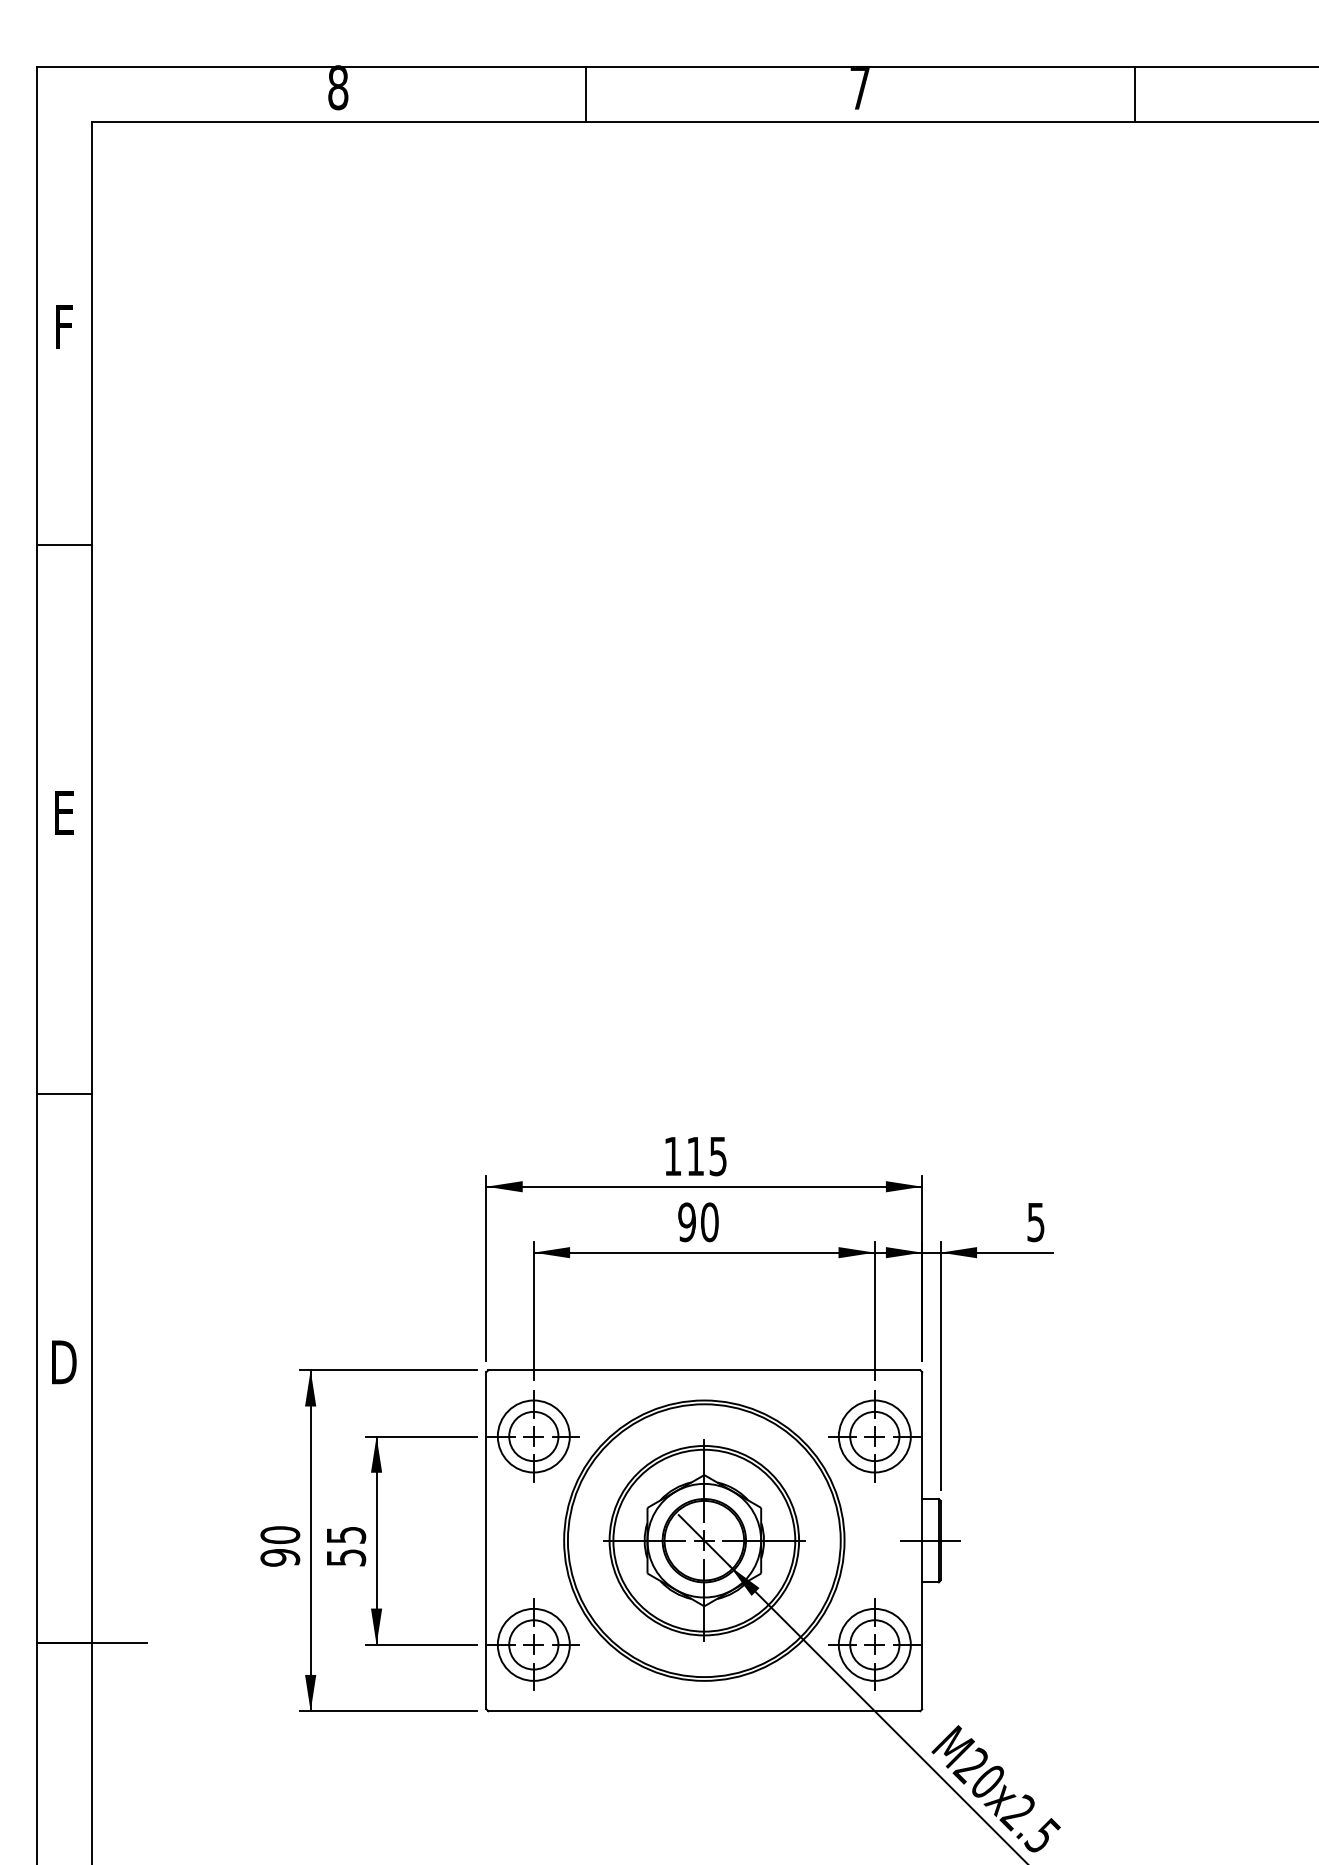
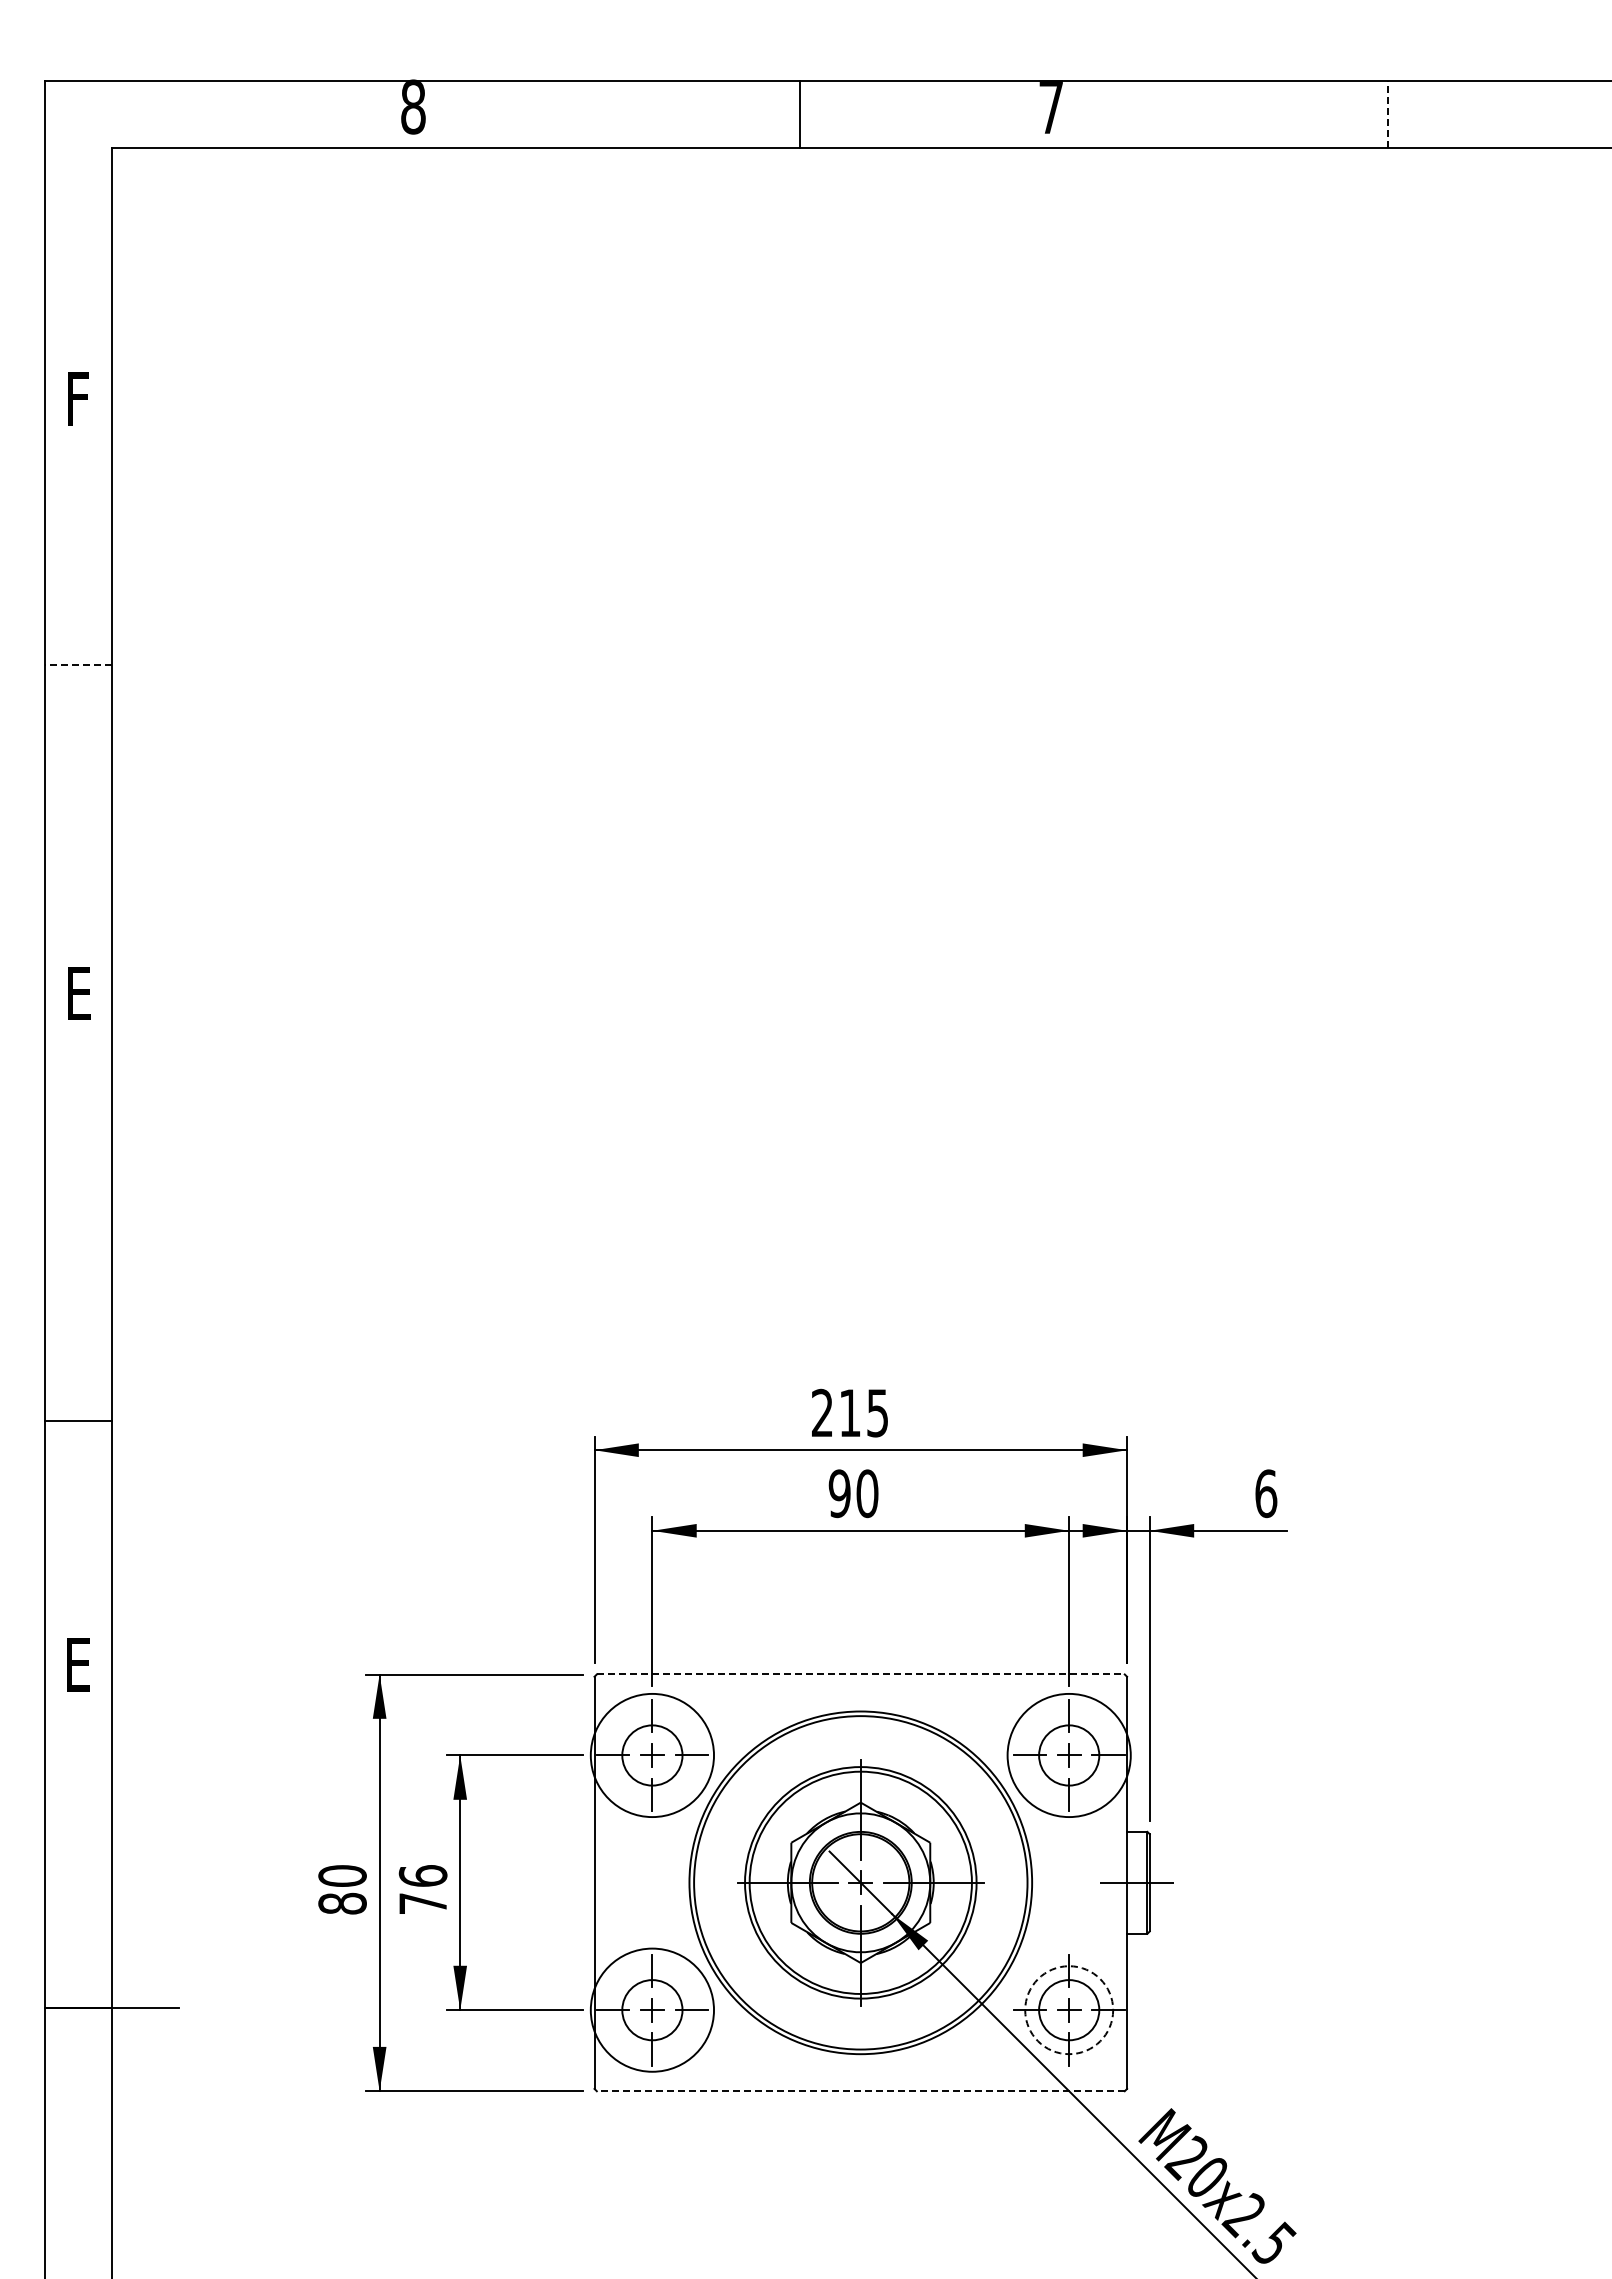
line: (586, 93) -> (800, 114), moved
line: (1135, 93) -> (1387, 114), solid -> dashed
line: (64, 544) -> (78, 665), solid -> dashed
line: (63, 1093) -> (77, 1420), moved
text: (673, 1155) -> (822, 1412), 115 -> 215
text: (1036, 1222) -> (1266, 1493), 5 -> 6
text: (64, 1362) -> (78, 1664), D -> E
line: (704, 1370) -> (860, 1674), solid -> dashed
circle: (533, 1436) -> (652, 1755), size x1.4
circle: (875, 1436) -> (1069, 1755), size x1.4
text: (345, 1546) -> (422, 1889), 55 -> 76
text: (280, 1557) -> (342, 1903), 90 -> 80
circle: (533, 1645) -> (652, 2010), size x1.4
circle: (875, 1645) -> (1069, 2010), solid -> dashed
line: (704, 1711) -> (860, 2091), solid -> dashed

